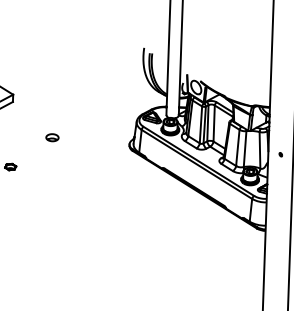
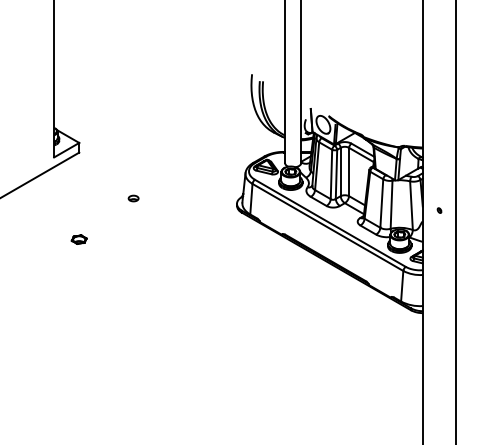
part: (52, 137) -> (133, 198), size x0.6

